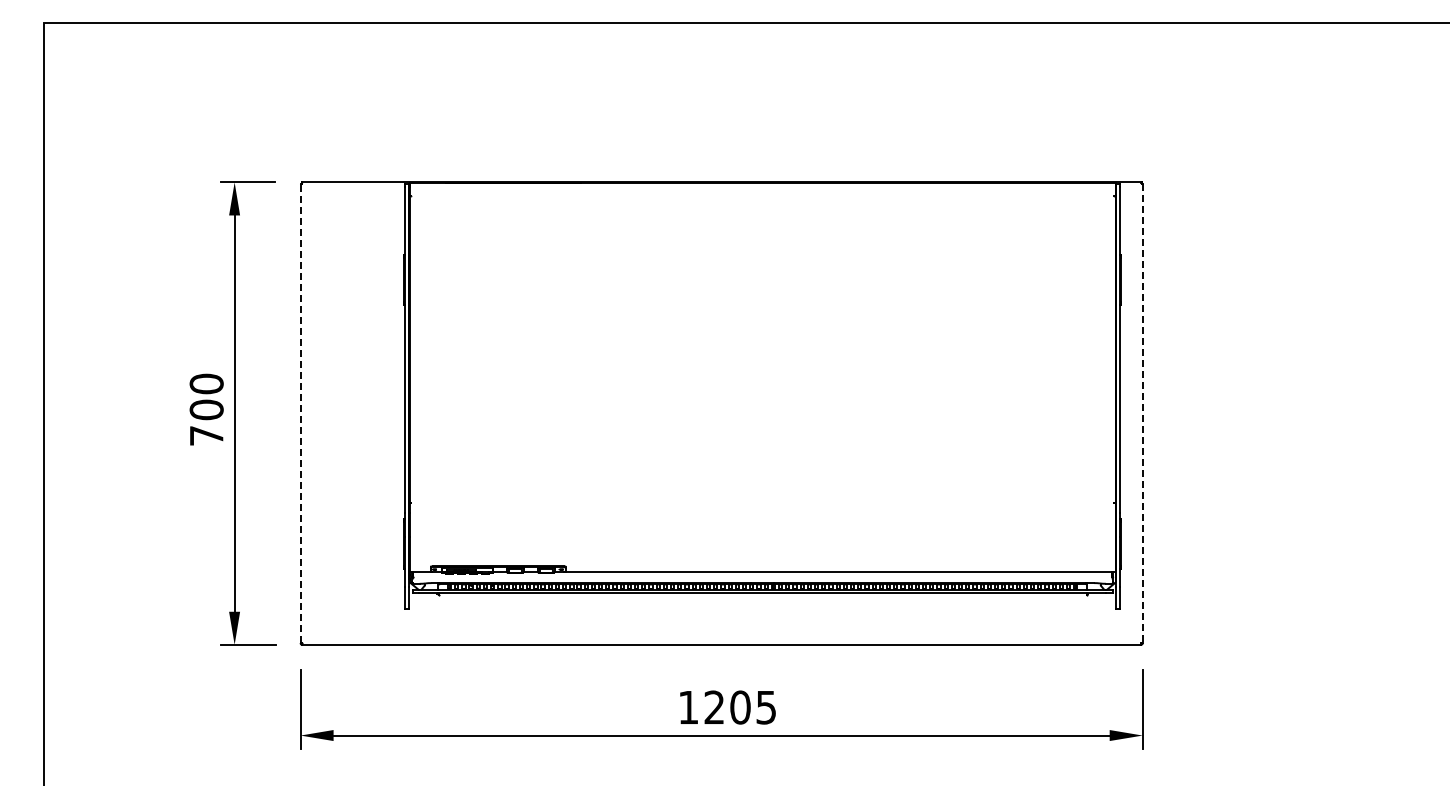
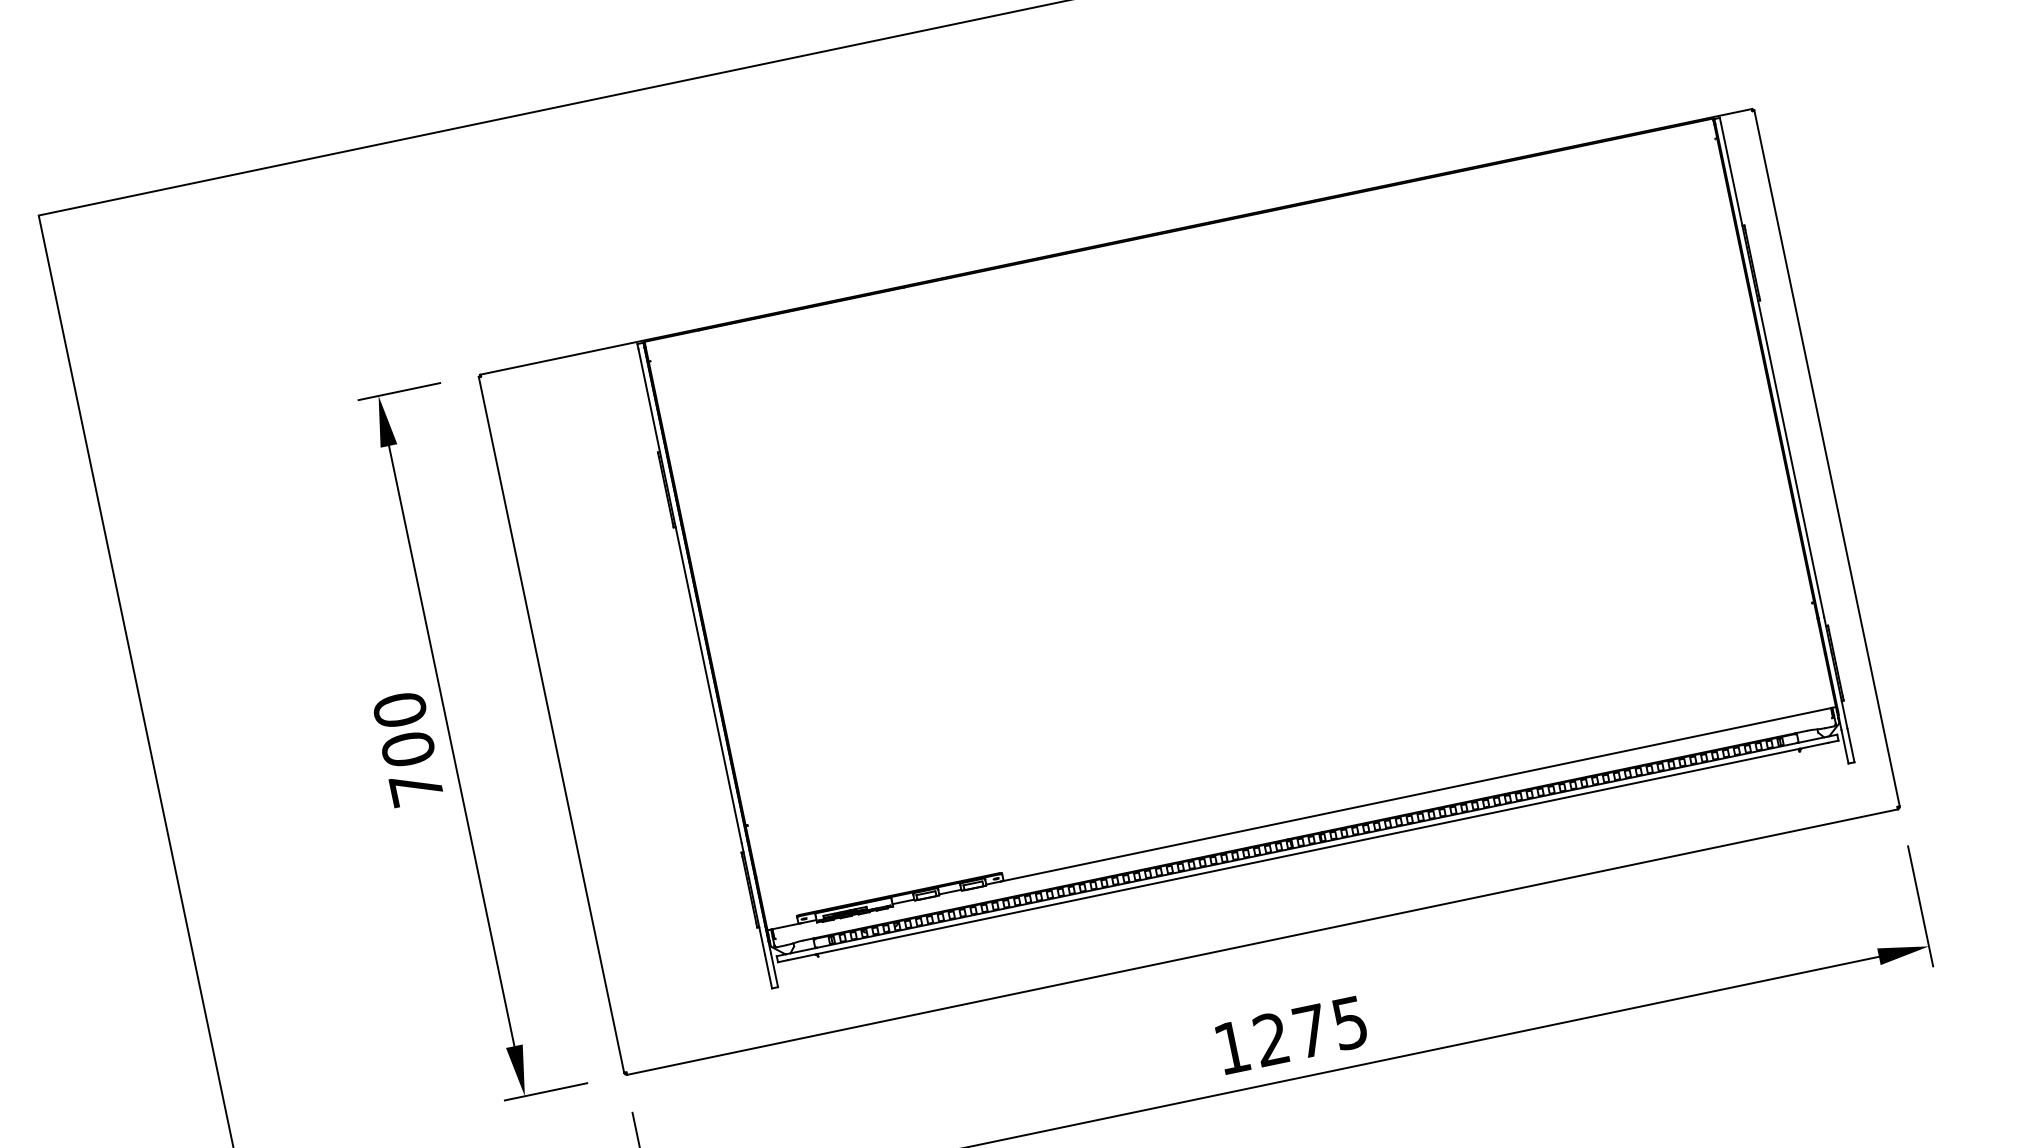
line: (300, 413) -> (551, 725), dashed -> solid
line: (1142, 413) -> (1826, 458), dashed -> solid
text: (740, 707) -> (1310, 1031), 1205 -> 1275

